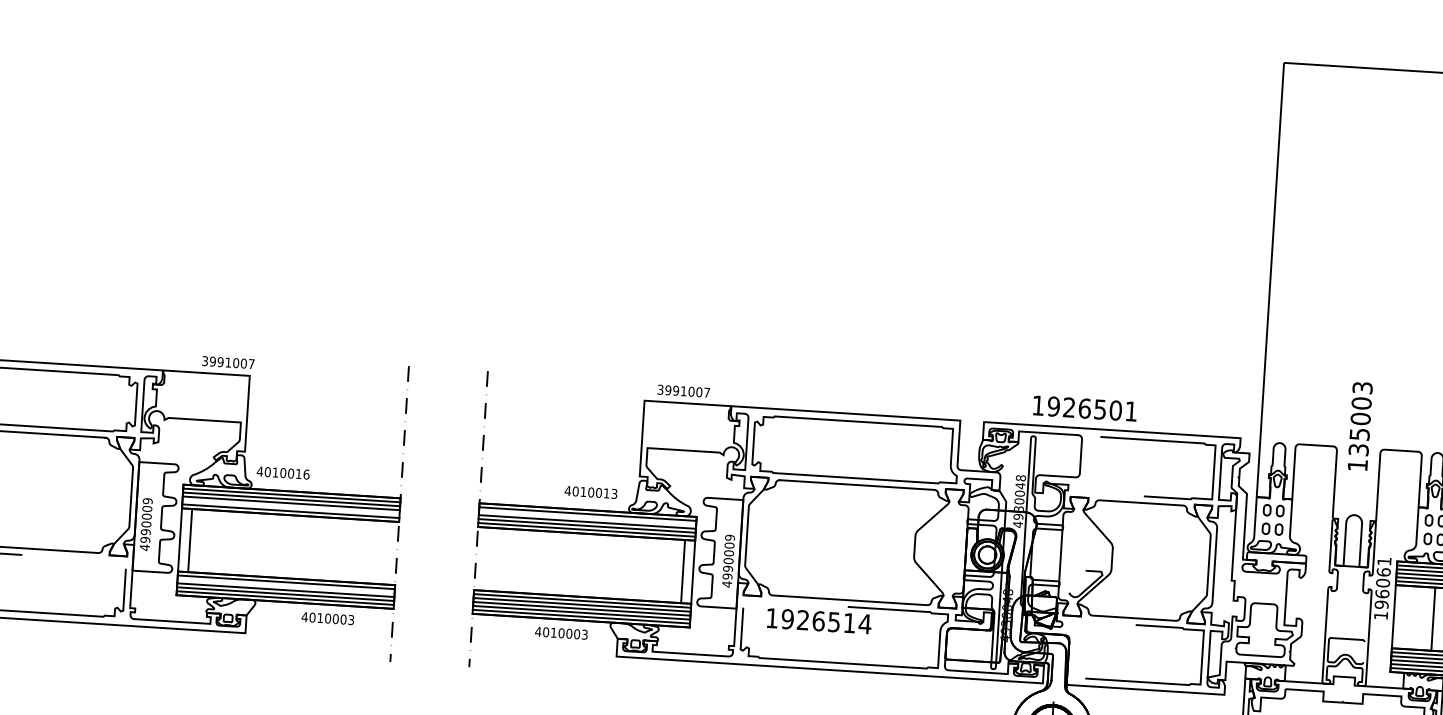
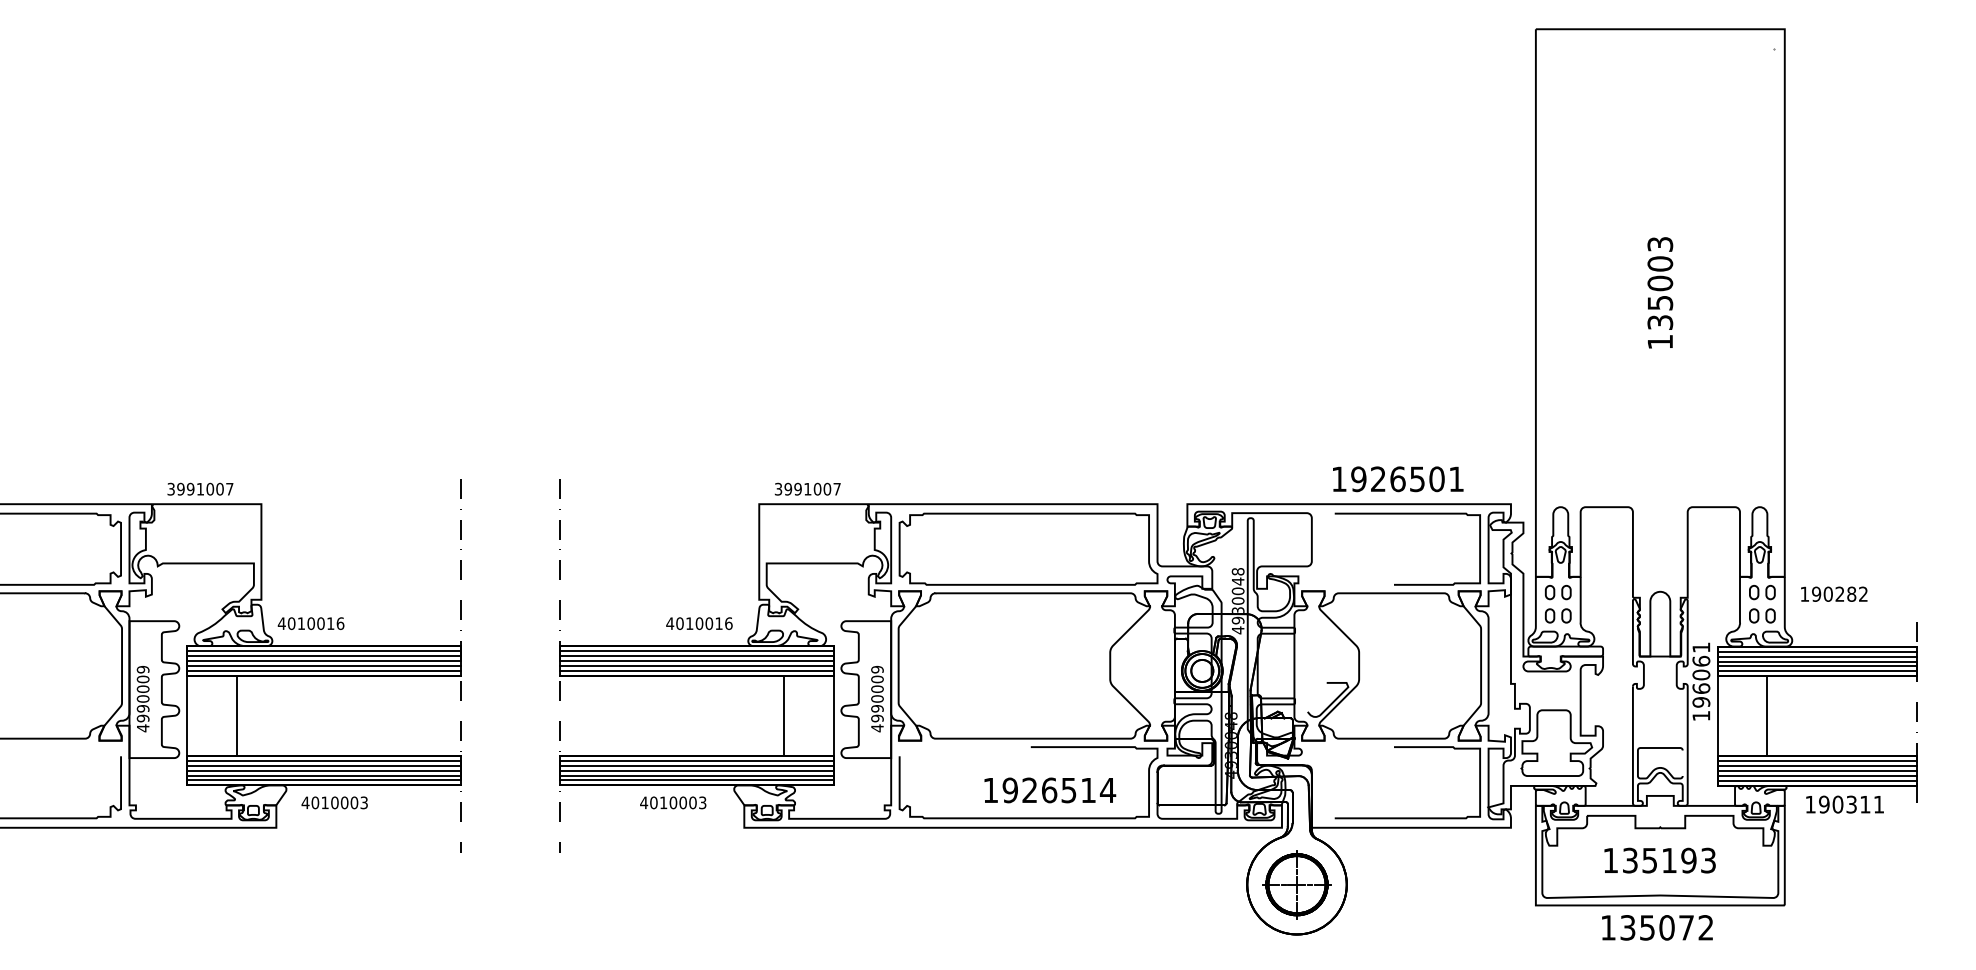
text: (228, 362) -> (200, 488), moved
text: (1085, 408) -> (1398, 479), moved
text: (1360, 426) -> (1660, 292), moved
text: (614, 493) -> (728, 623), 4010013 -> 4010016
line: (290, 506) -> (323, 665), added
line: (587, 518) -> (696, 656), added
line: (190, 540) -> (236, 715), moved
line: (683, 571) -> (784, 715), moved
line: (285, 586) -> (323, 765), added
text: (327, 618) -> (334, 802), moved
text: (819, 621) -> (1050, 790), moved

